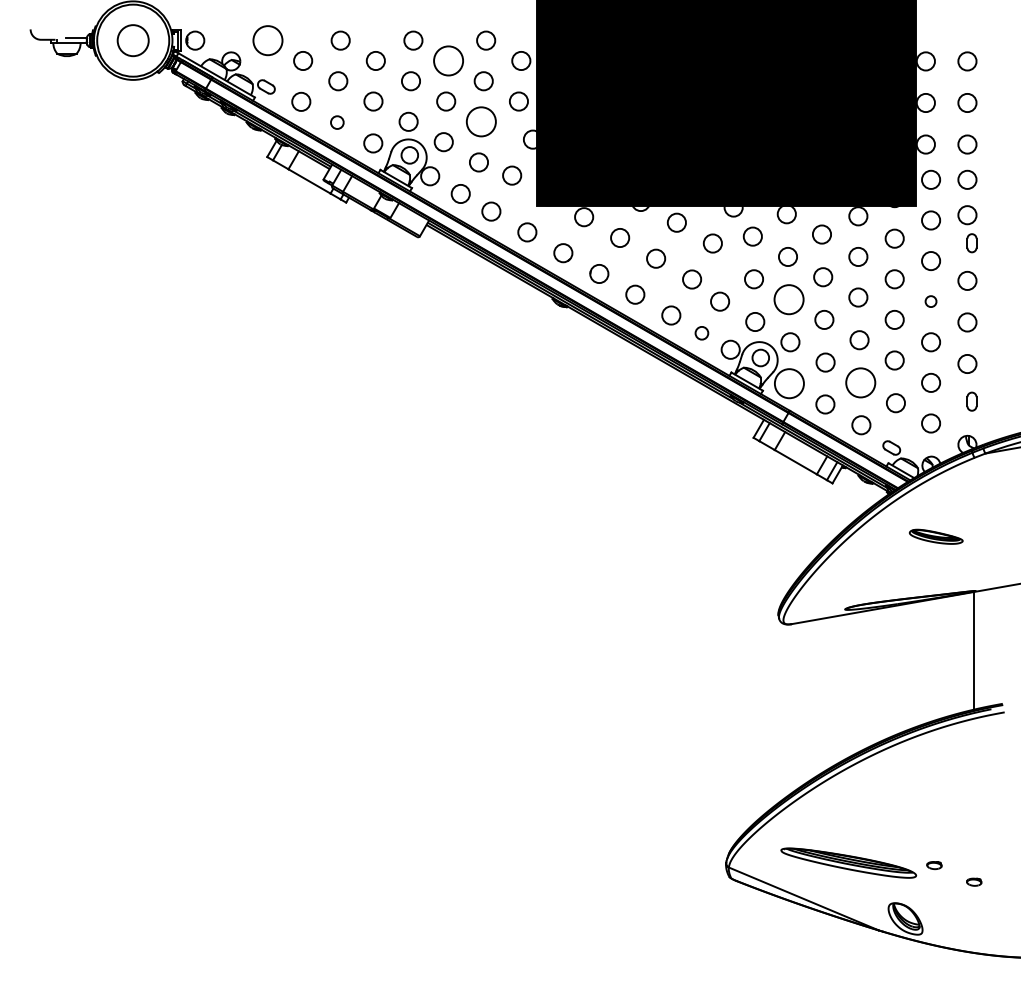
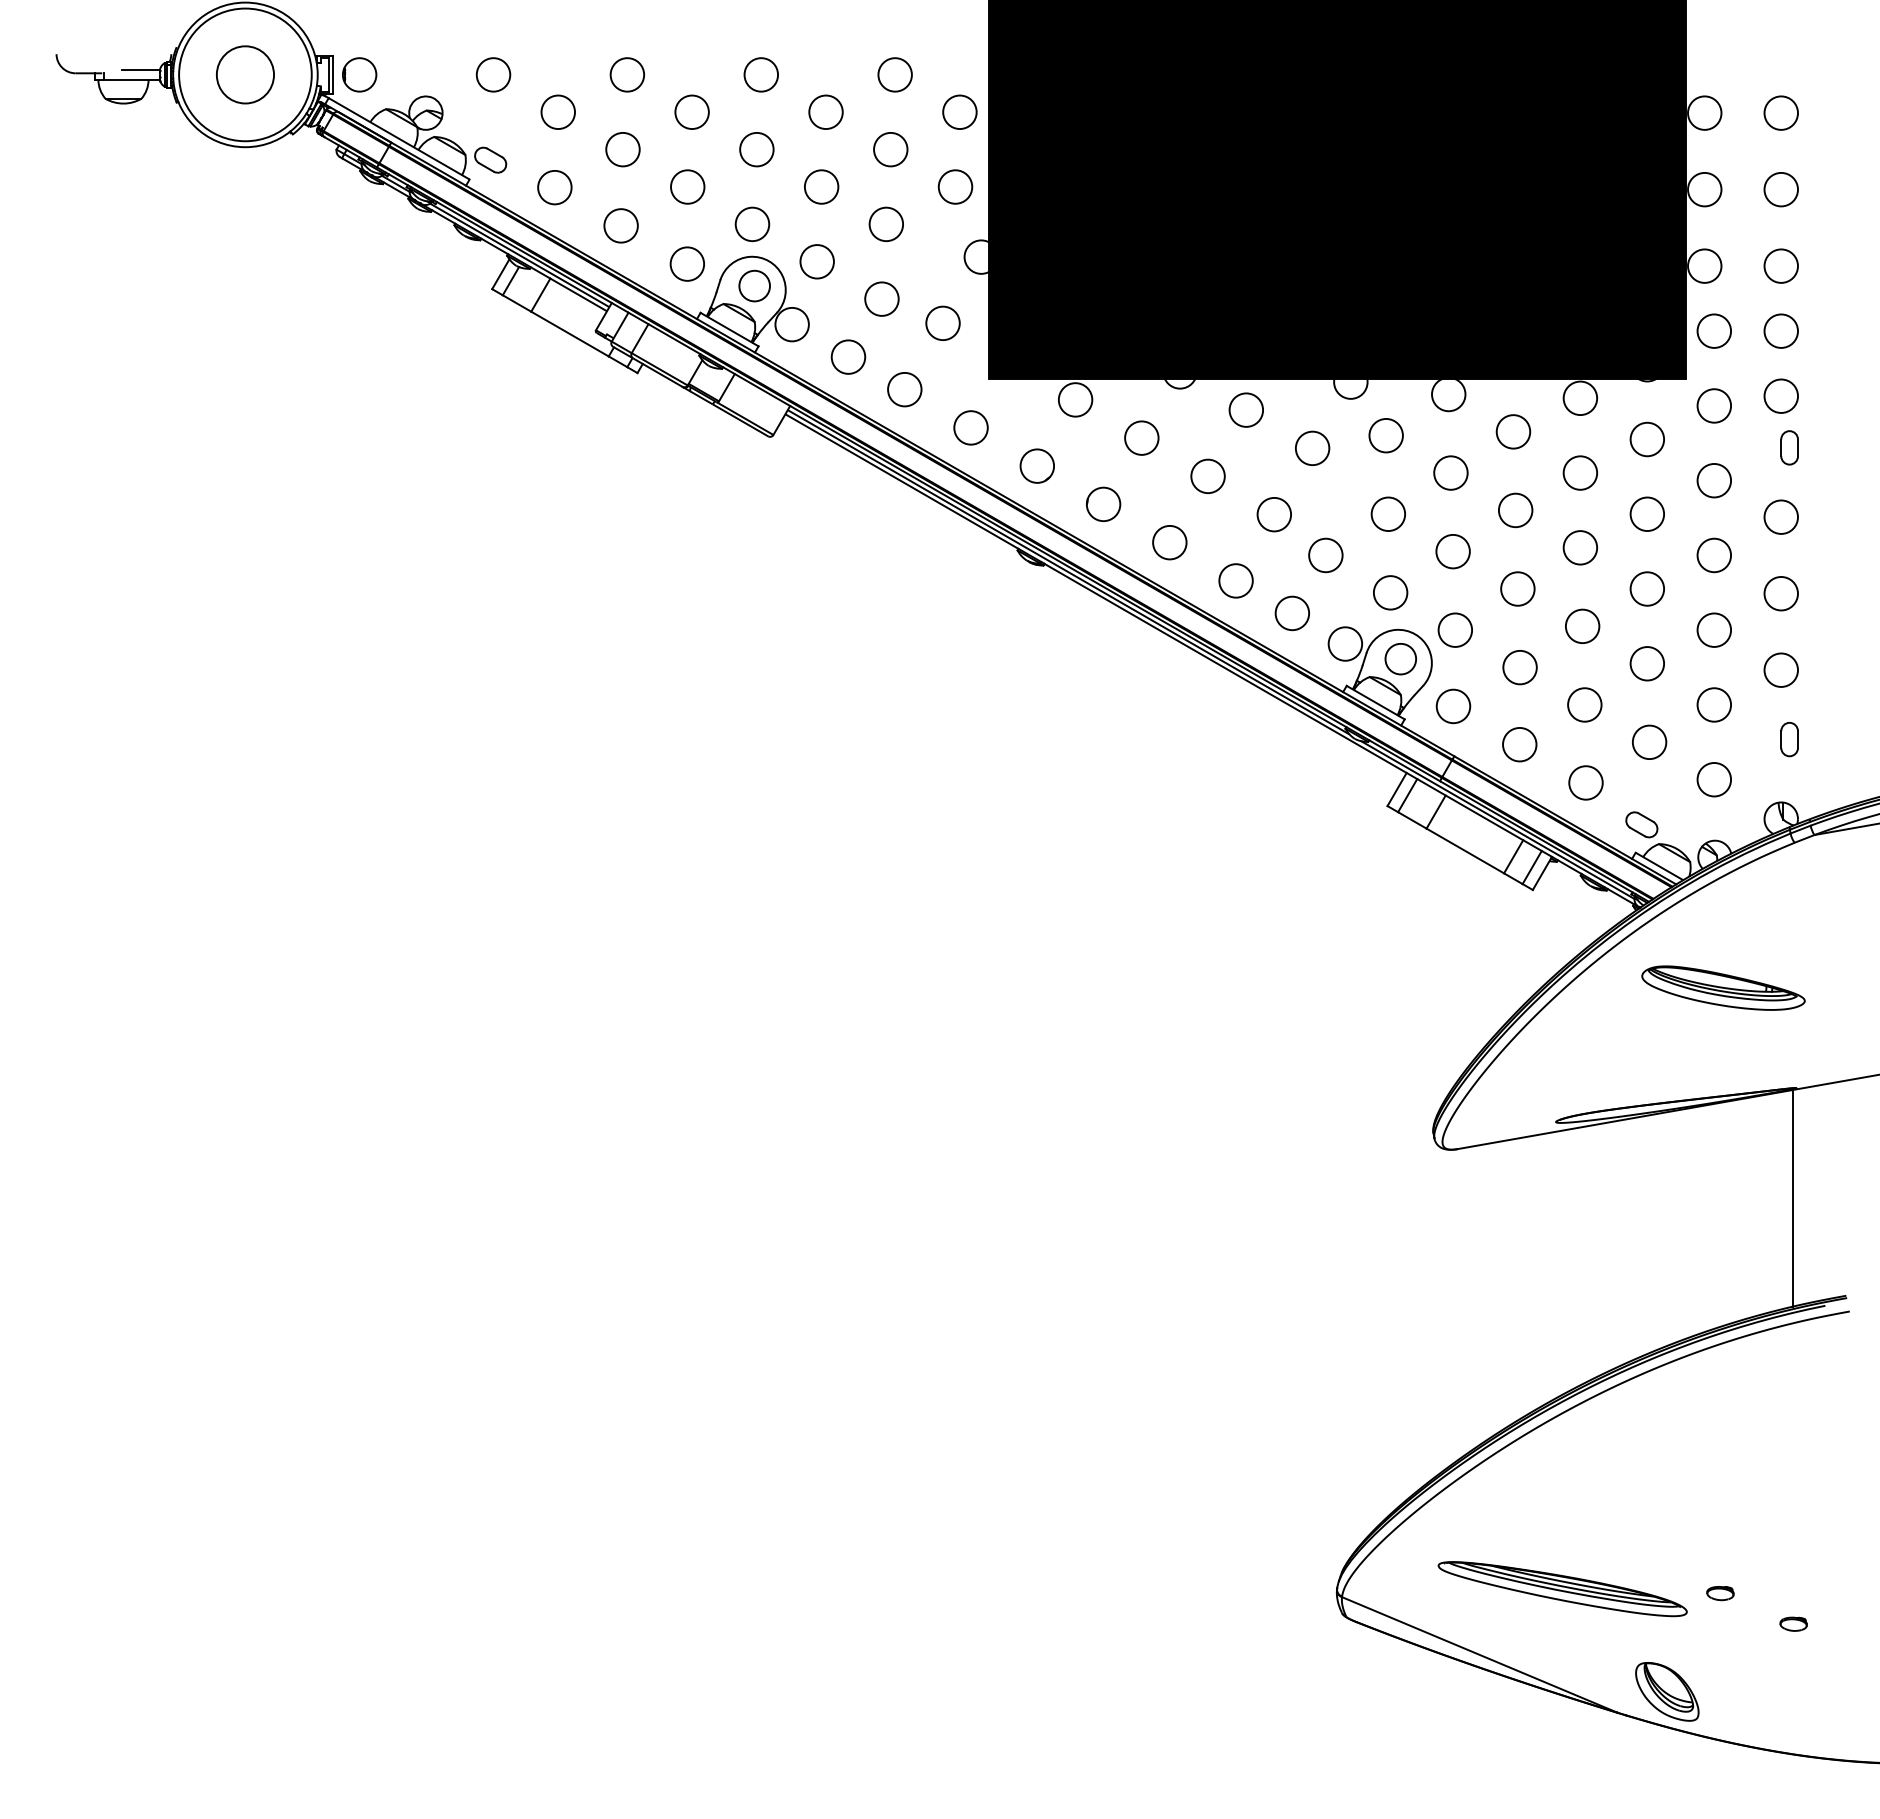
circle: (267, 40) -> (492, 74), size x0.62
circle: (448, 60) -> (825, 111), size x0.62
circle: (481, 121) -> (886, 223), size x0.62
circle: (337, 122) -> (621, 225), size x1.43
circle: (789, 299) -> (1453, 551), size x0.62
circle: (930, 301) -> (1713, 555), size x1.67
circle: (701, 333) -> (1291, 614), size x1.43
circle: (860, 382) -> (1584, 704), size x0.62
circle: (789, 383) -> (1453, 706), size x0.62
part: (936, 536) -> (1724, 987), size x1.67

